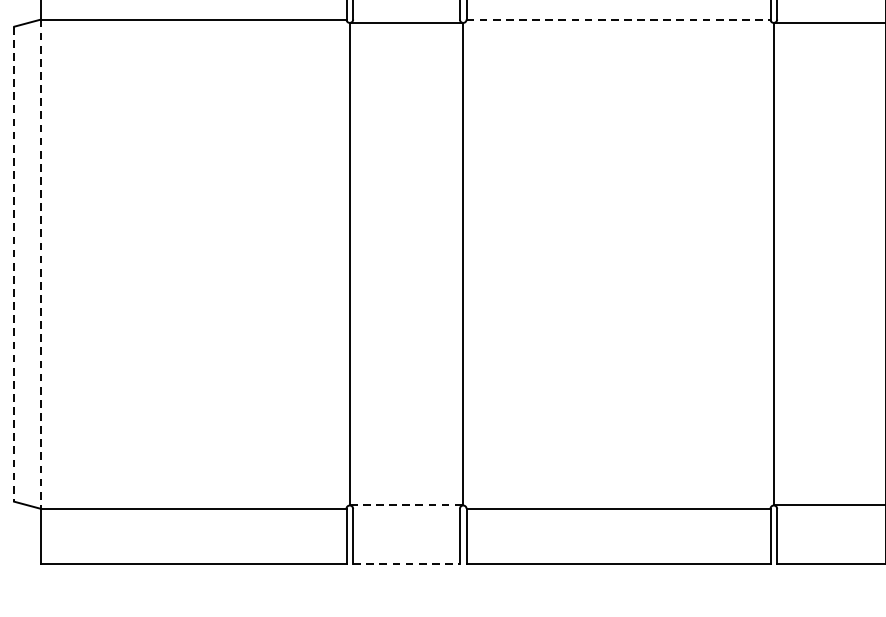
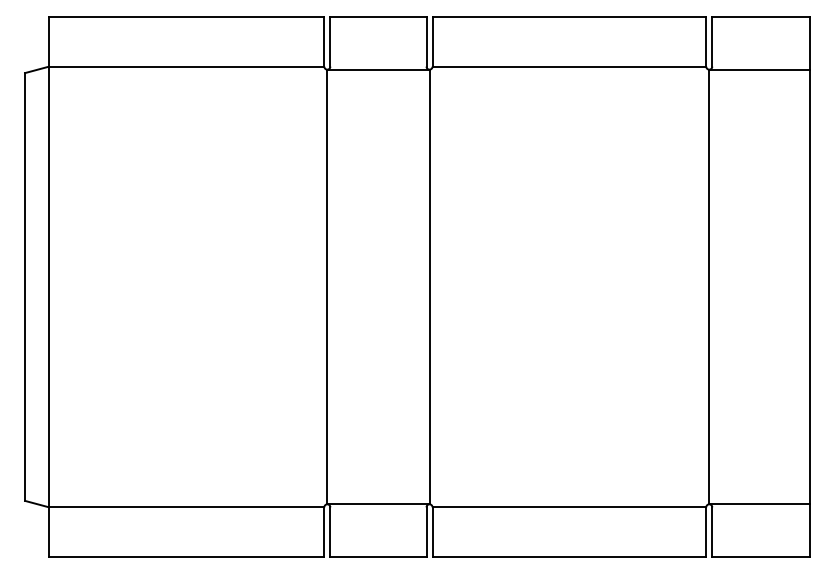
line: (618, 19) -> (569, 66), dashed -> solid
line: (14, 264) -> (25, 287), dashed -> solid
line: (41, 264) -> (49, 287), dashed -> solid
line: (406, 505) -> (378, 504), dashed -> solid
line: (406, 563) -> (378, 556), dashed -> solid

